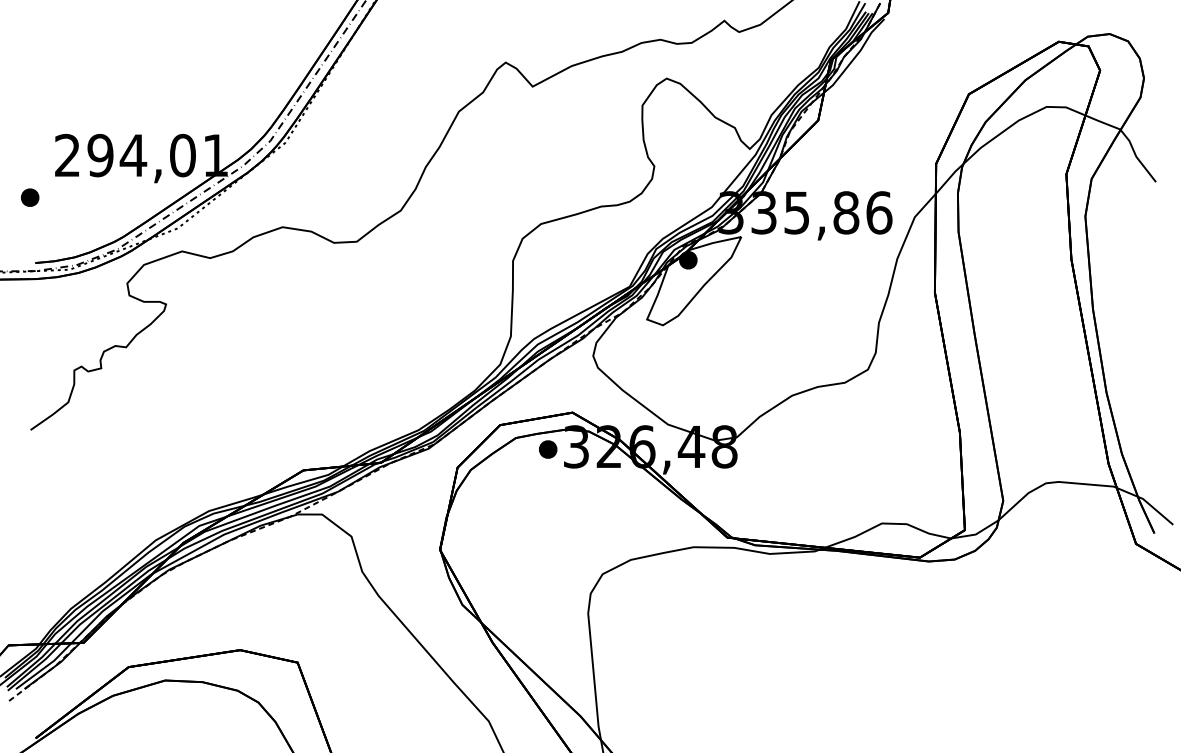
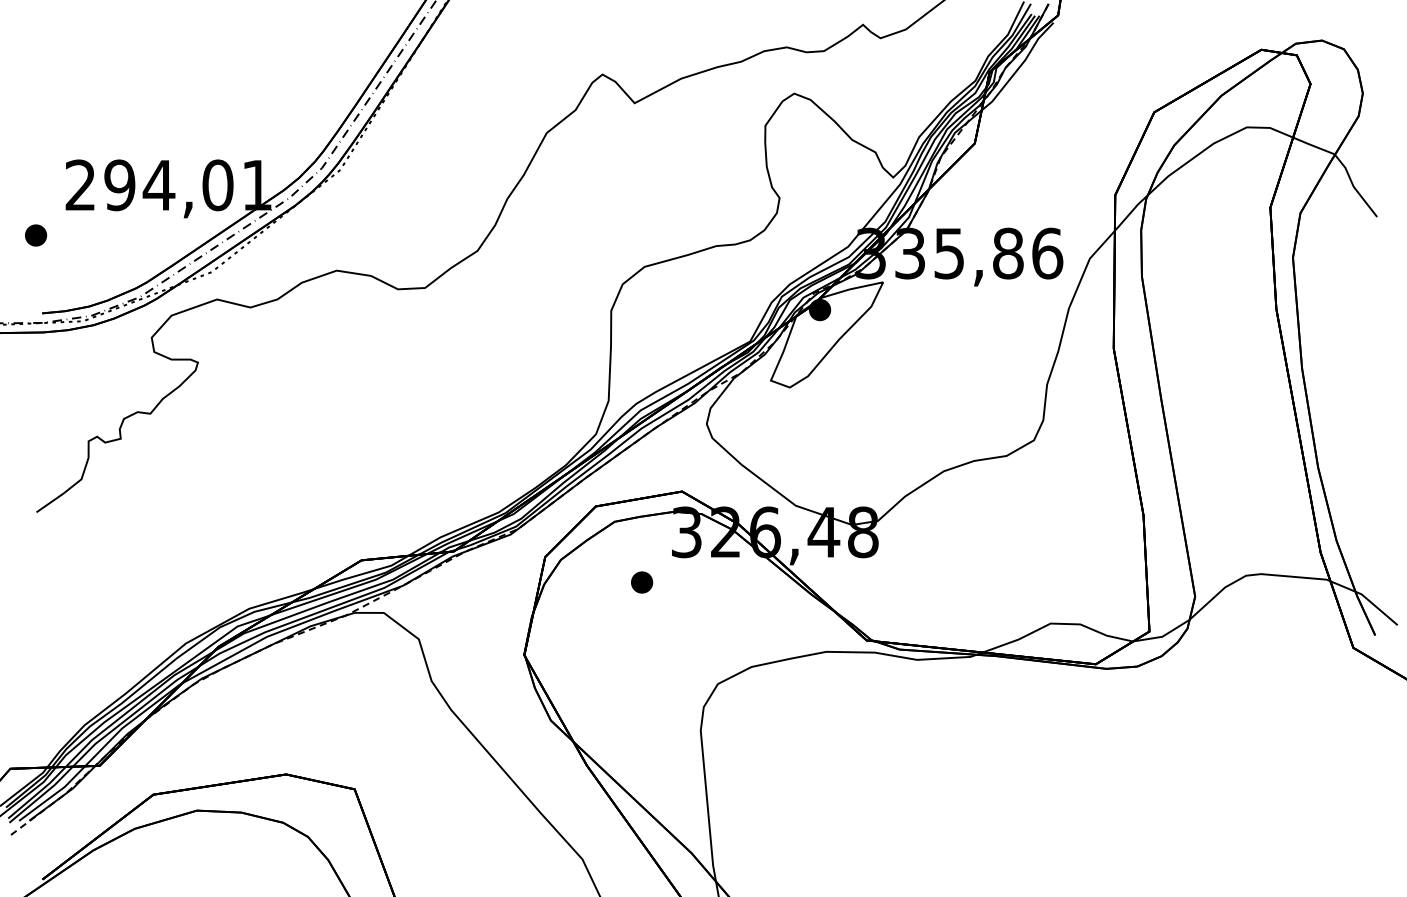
part: (548, 449) -> (642, 582), moved

